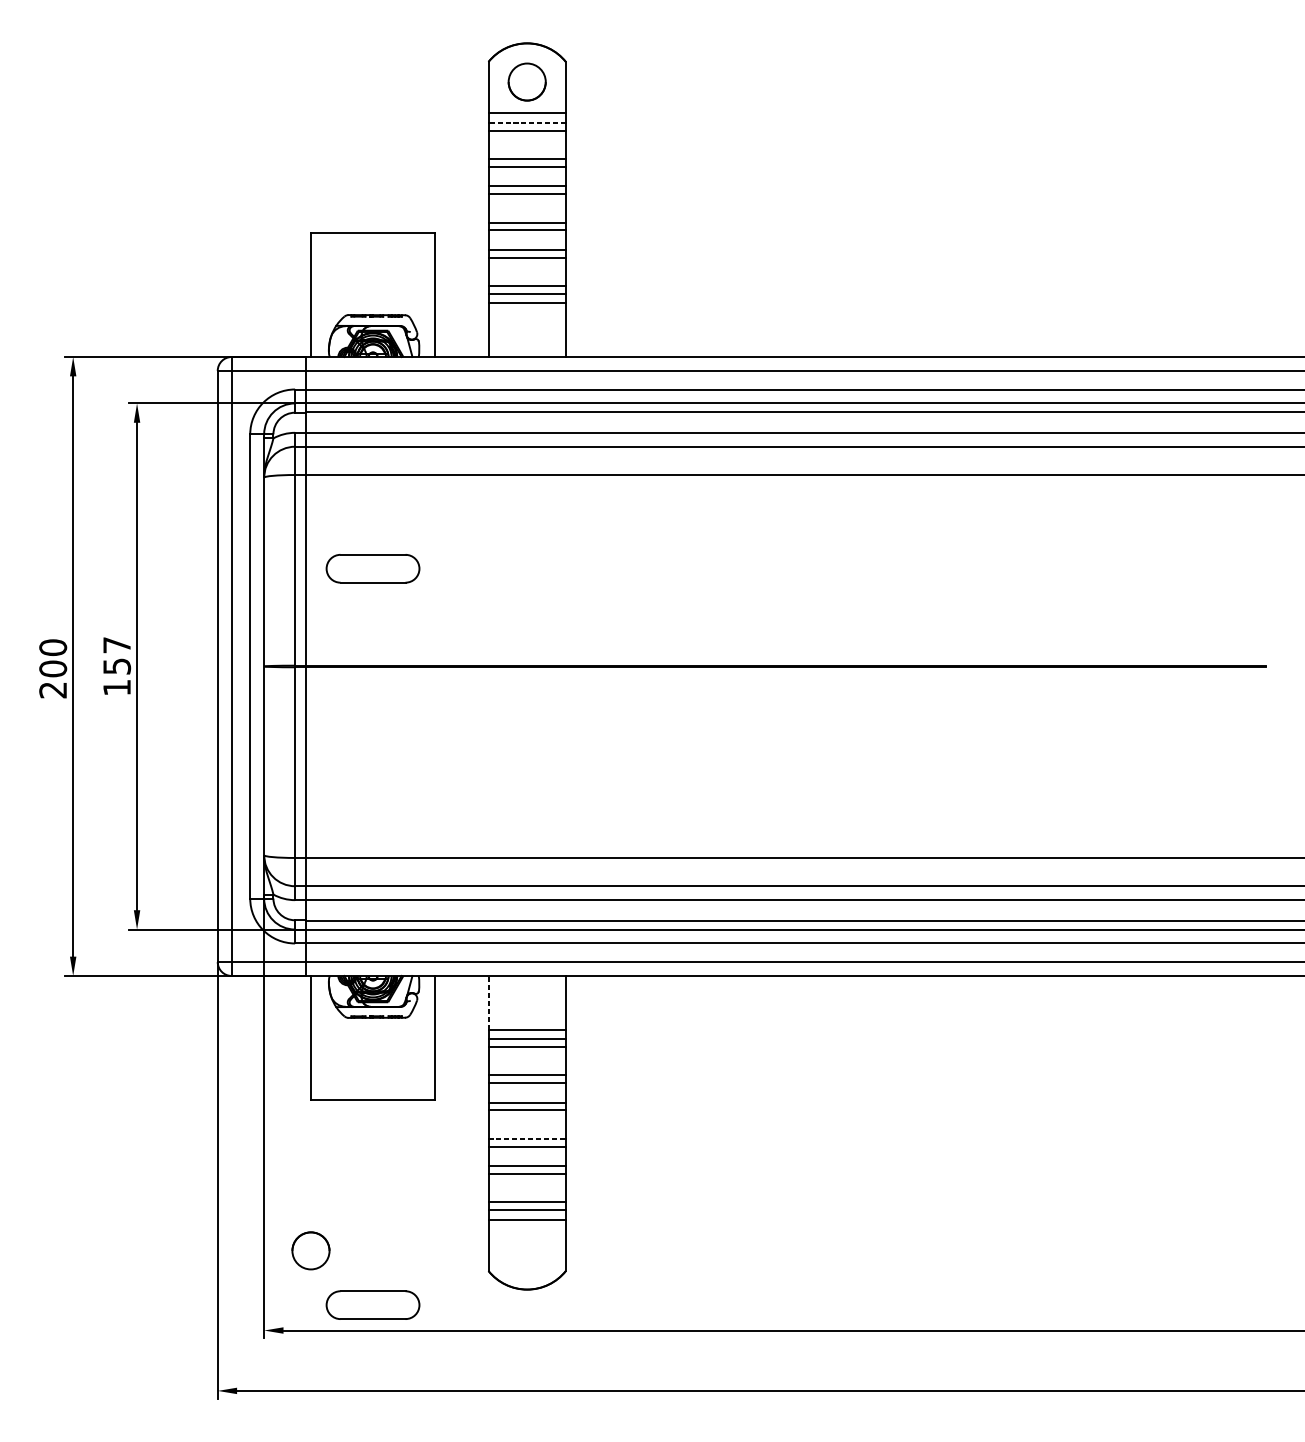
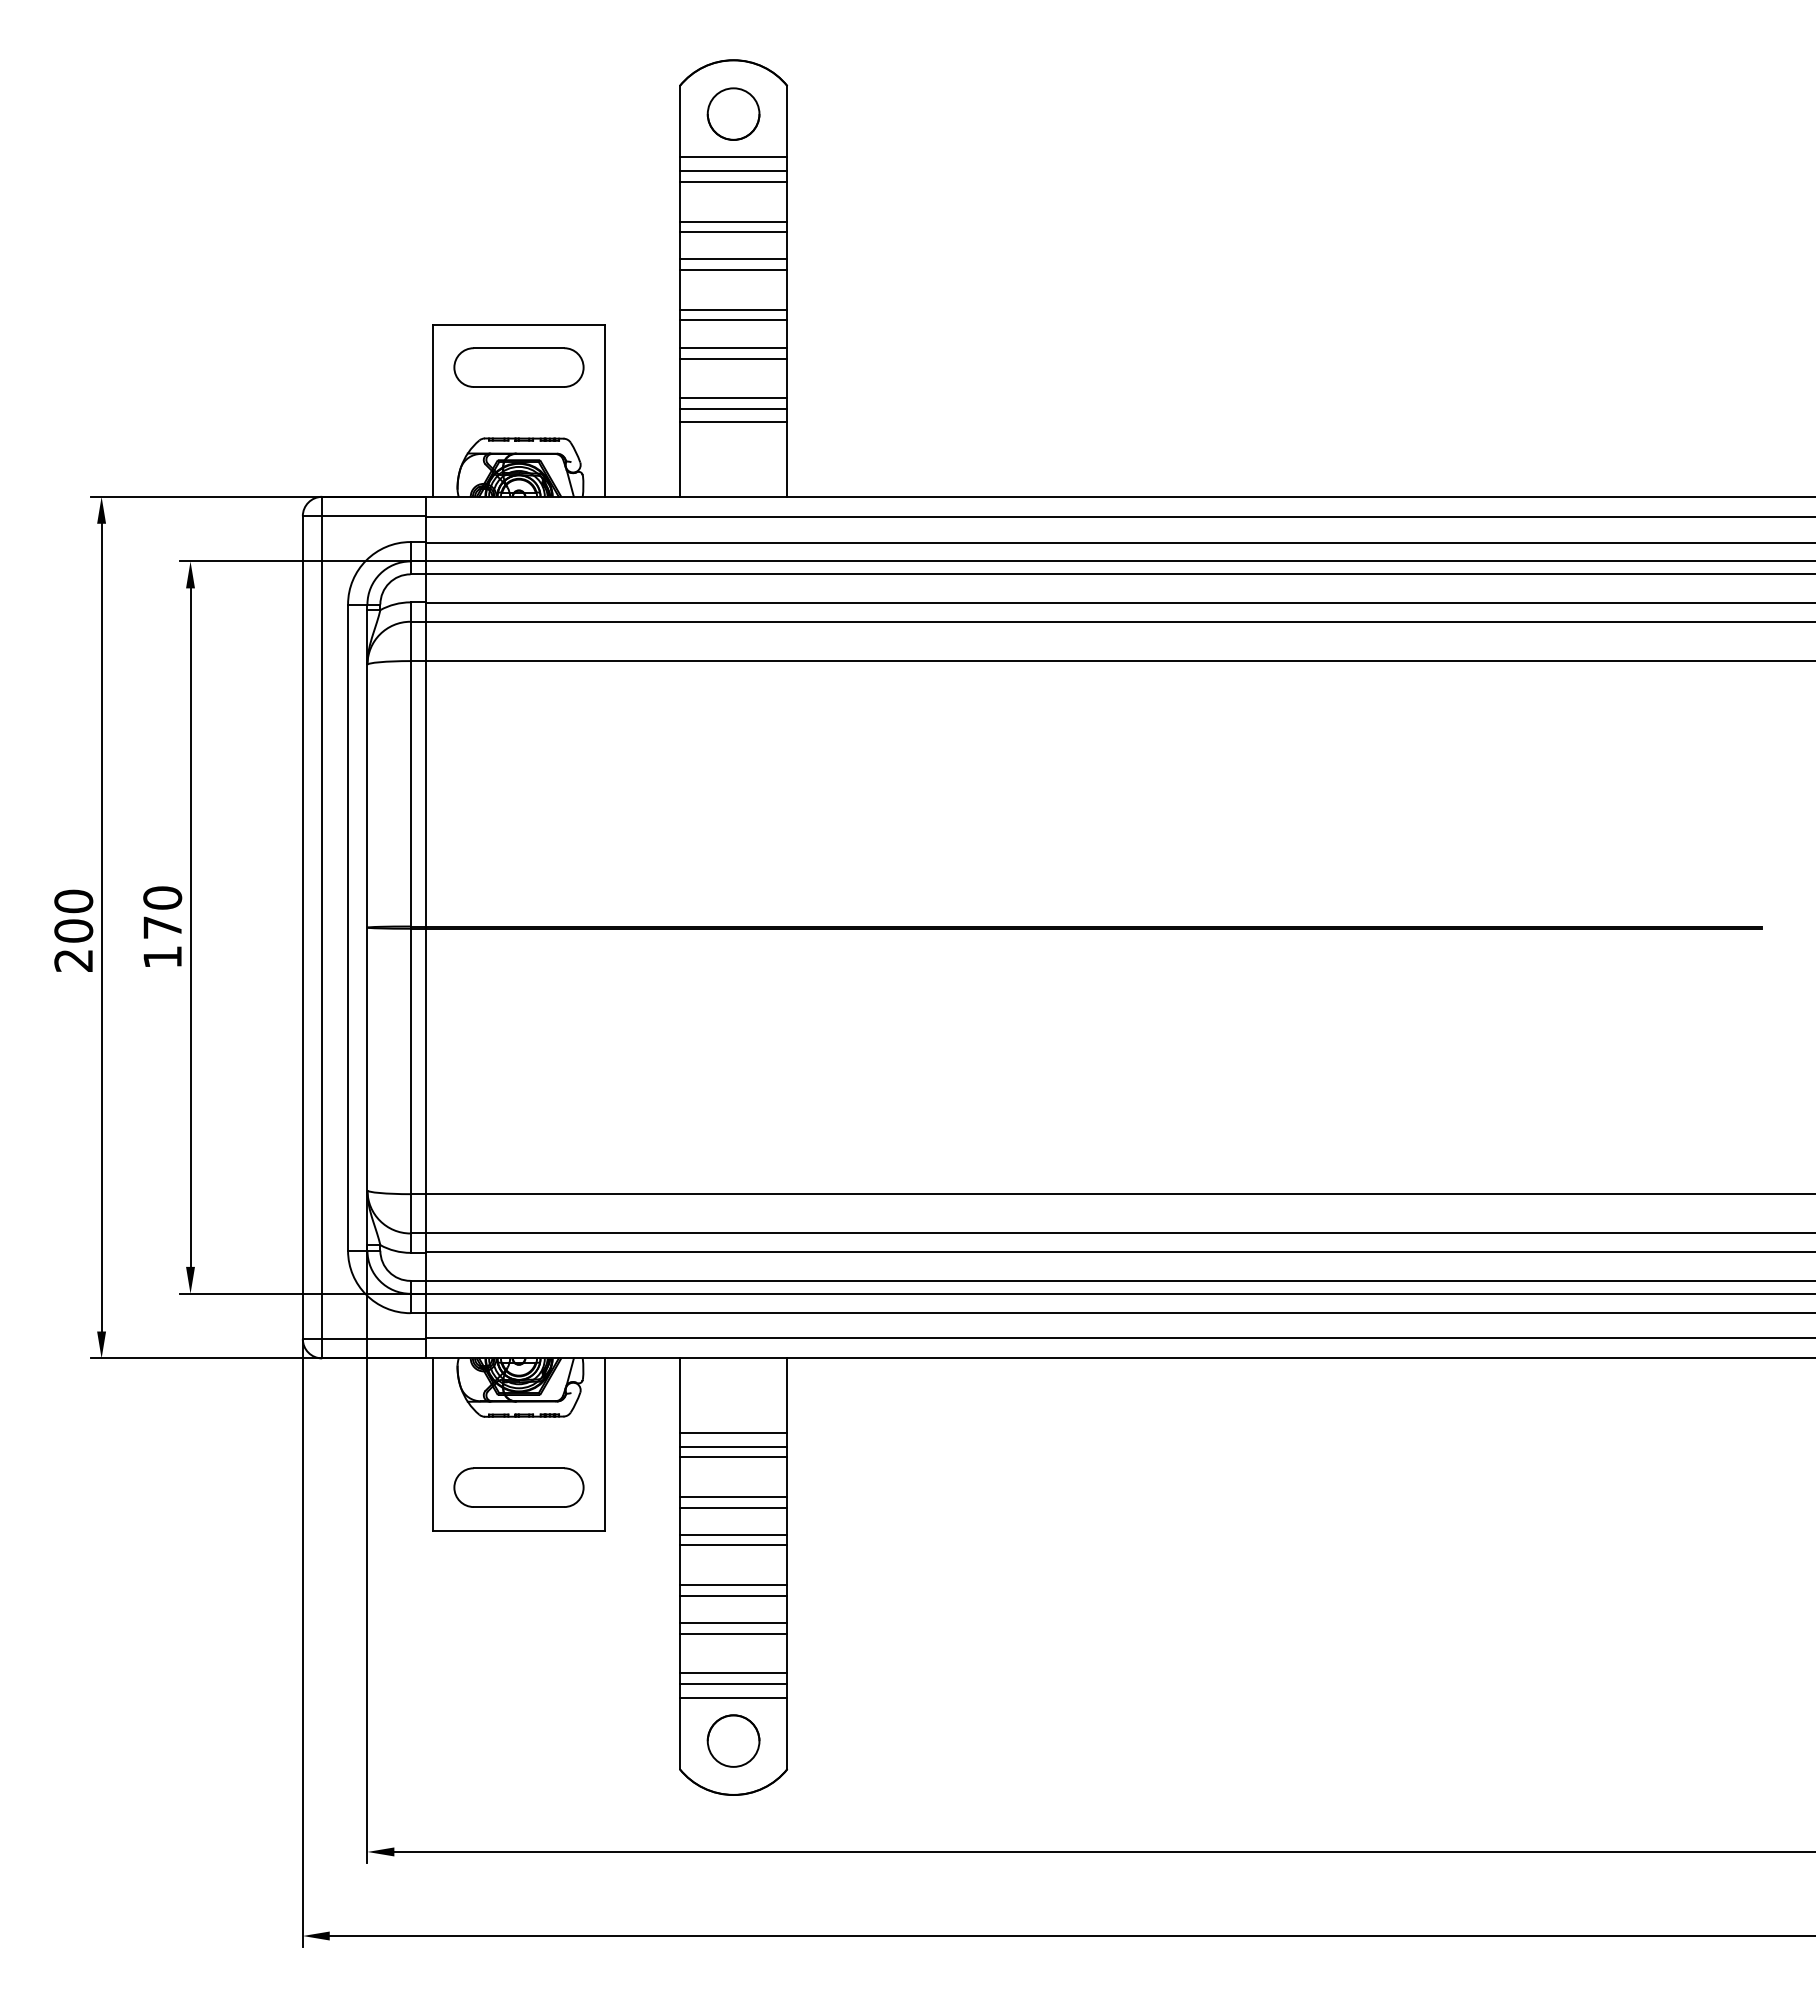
line: (527, 123) -> (733, 171), dashed -> solid
part: (372, 568) -> (518, 367), moved
text: (116, 655) -> (162, 912), 157 -> 170
line: (488, 1002) -> (679, 1395), dashed -> solid
line: (527, 1138) -> (733, 1584), dashed -> solid
part: (310, 1250) -> (733, 1740), moved
part: (372, 1305) -> (518, 1487), moved

